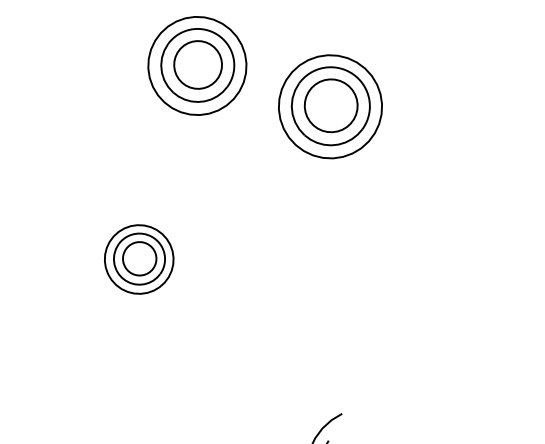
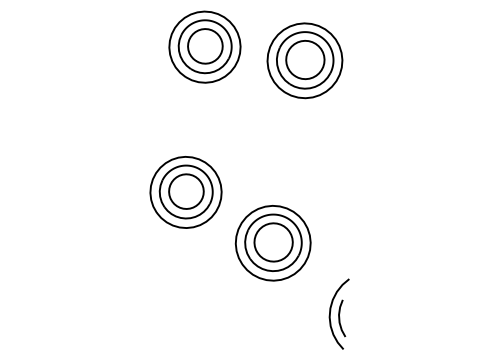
part: (138, 259) -> (185, 192), size x1.43
part: (245, 348) -> (272, 243), added

